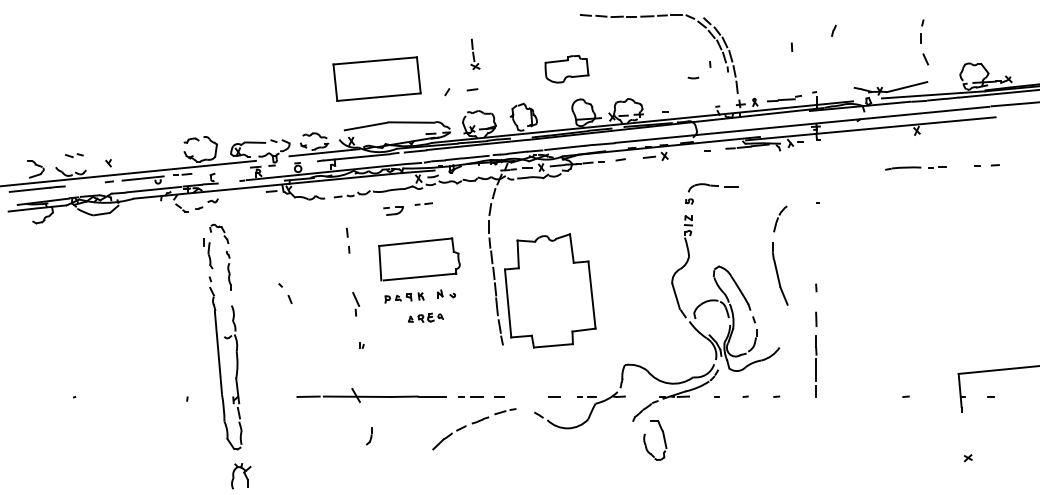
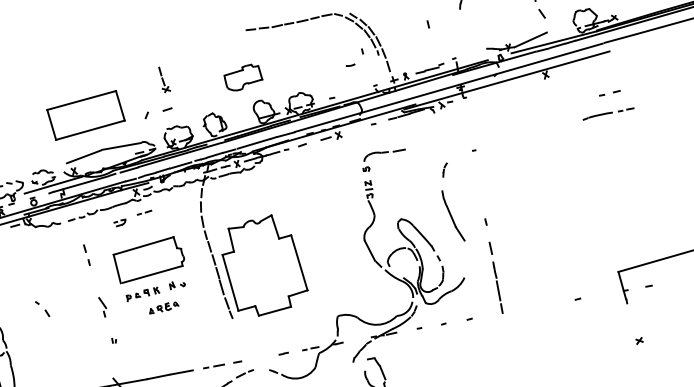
part: (915, 168) -> (608, 114), moved
part: (393, 210) -> (120, 222), size x0.7
part: (780, 218) -> (445, 169), size x0.6

